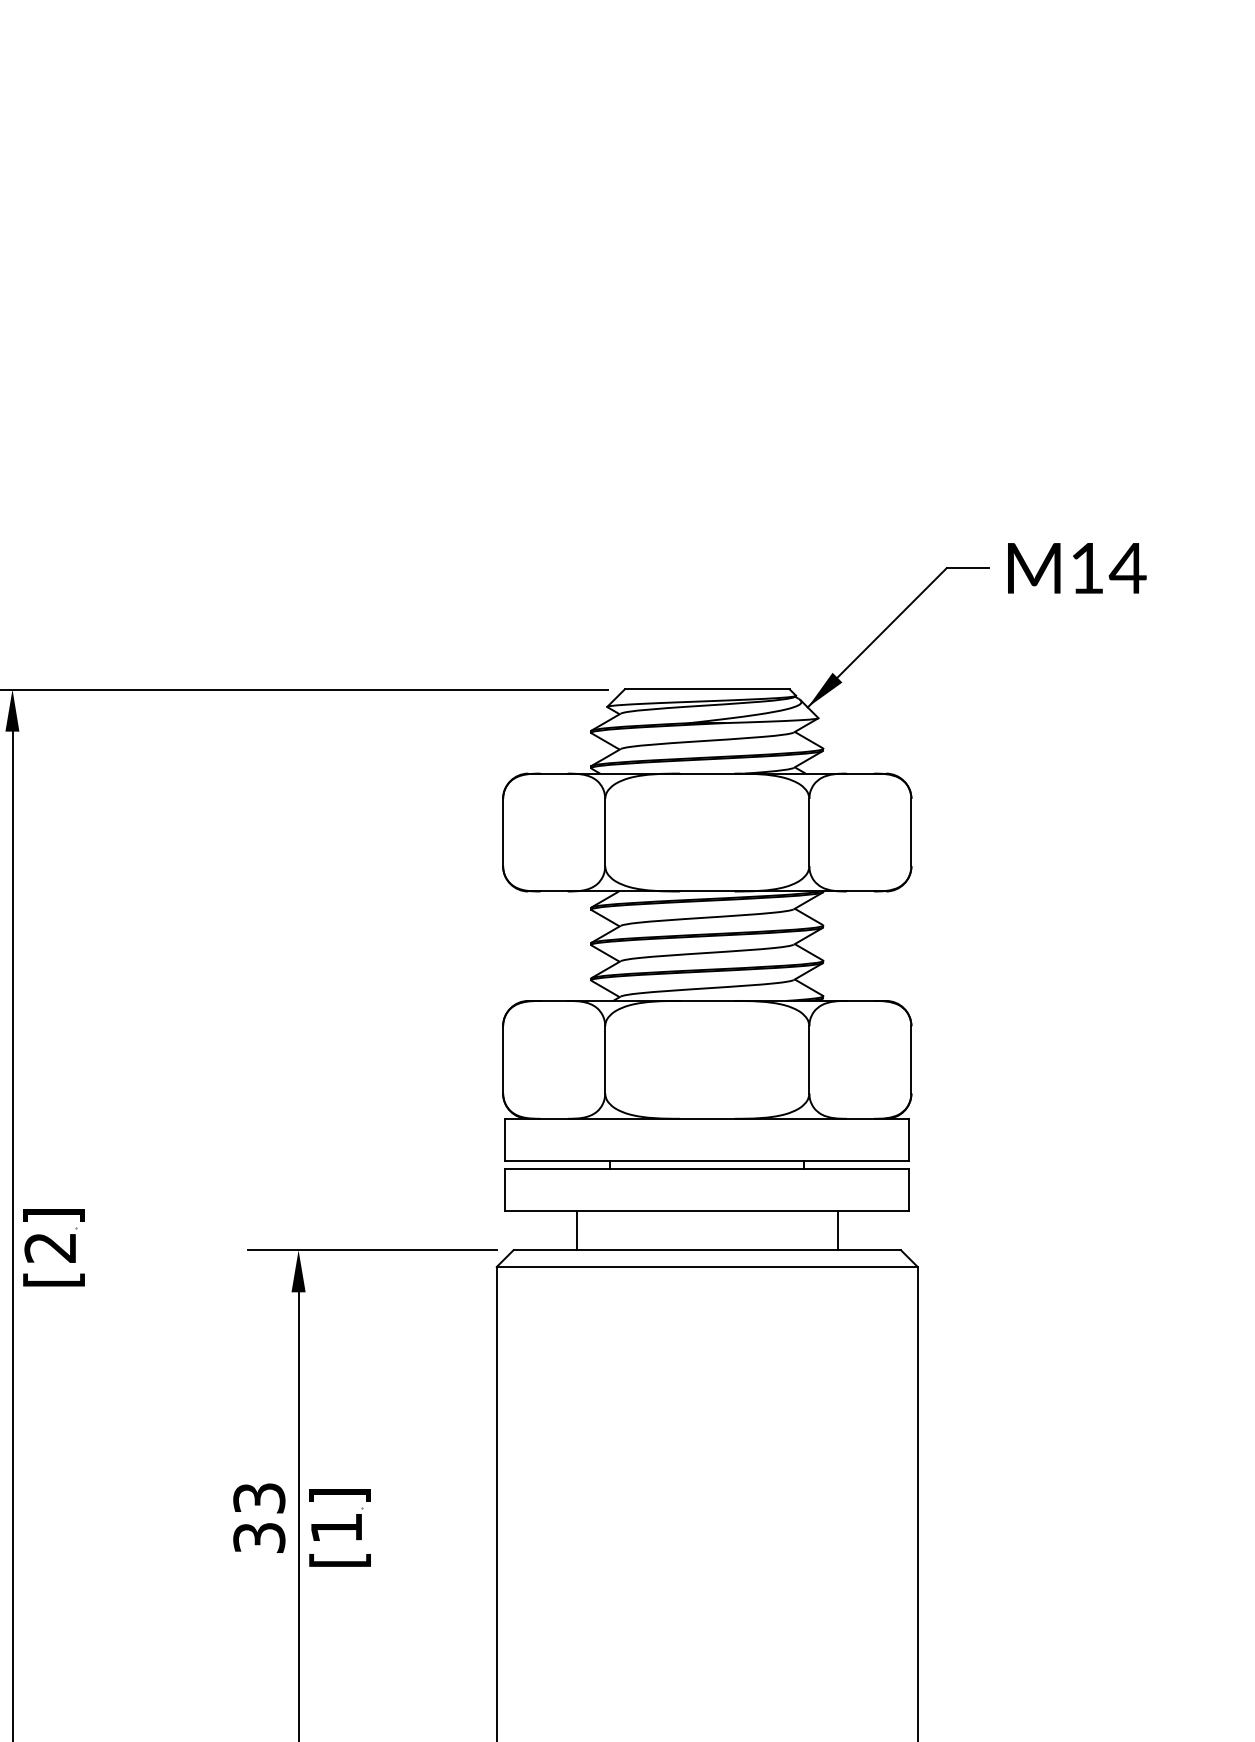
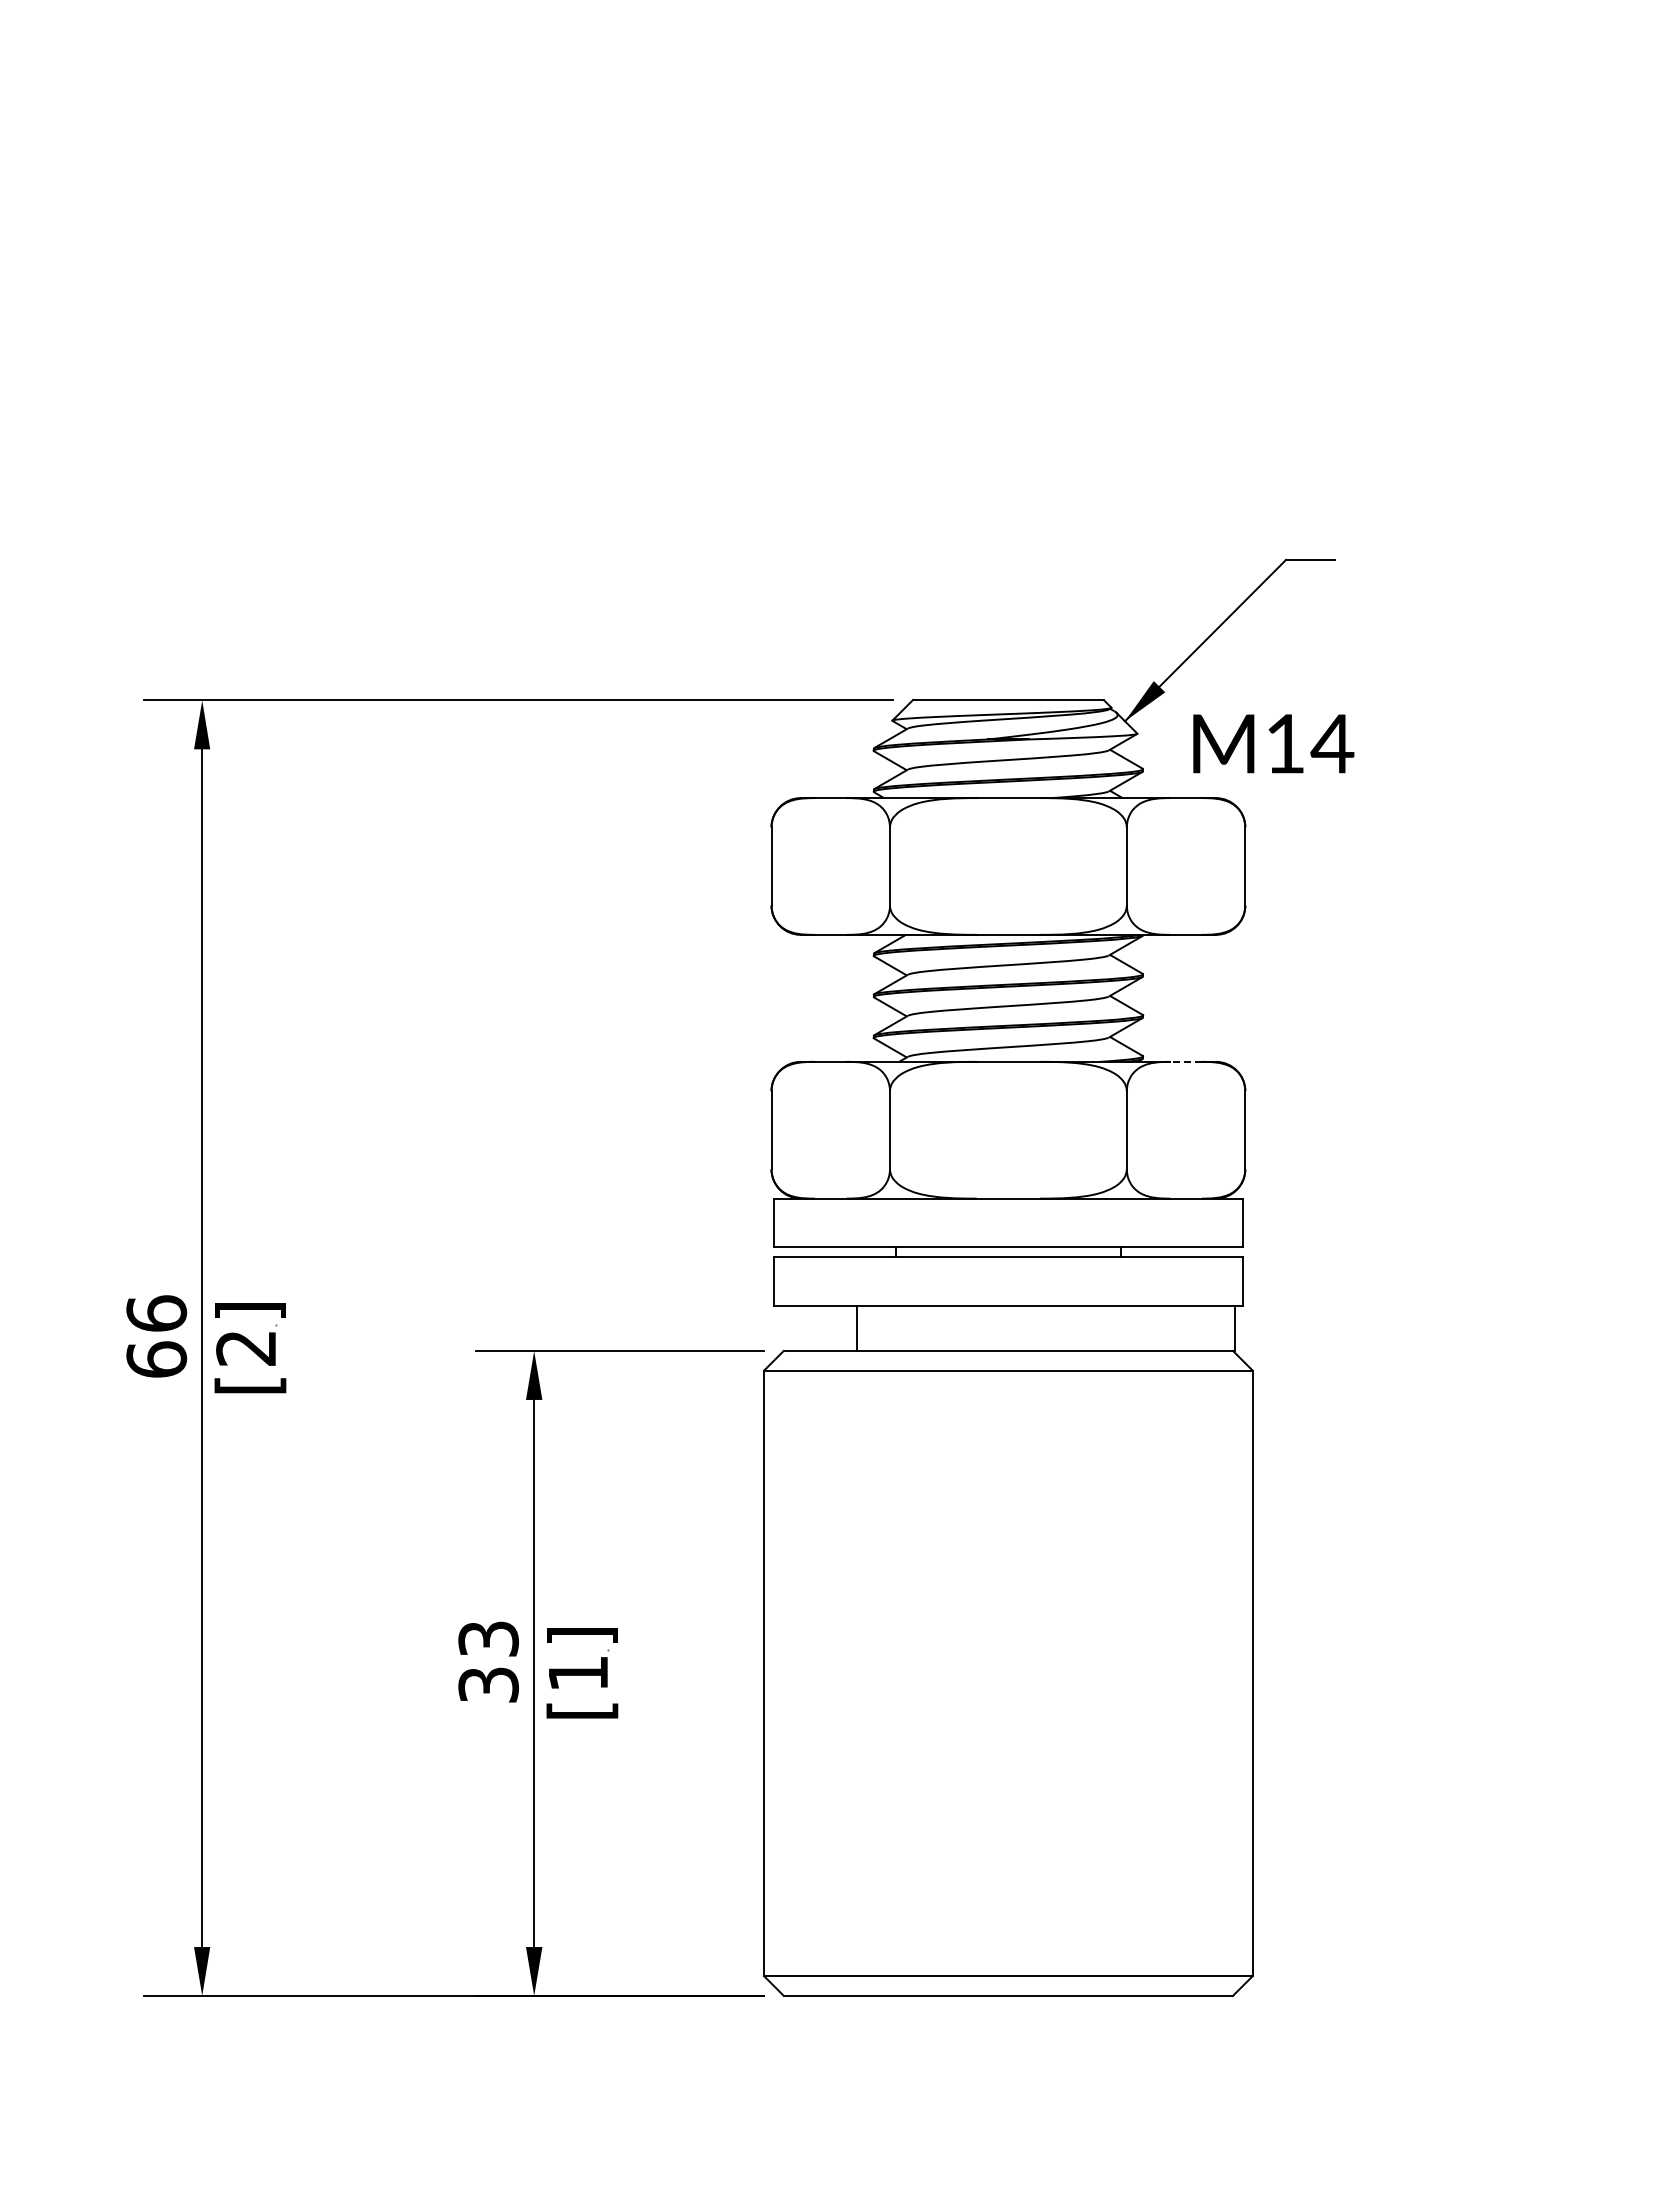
text: (1077, 568) -> (1273, 743), moved
line: (860, 1000) -> (1186, 1061), solid -> dashed
line: (837, 1230) -> (1234, 1328), moved

